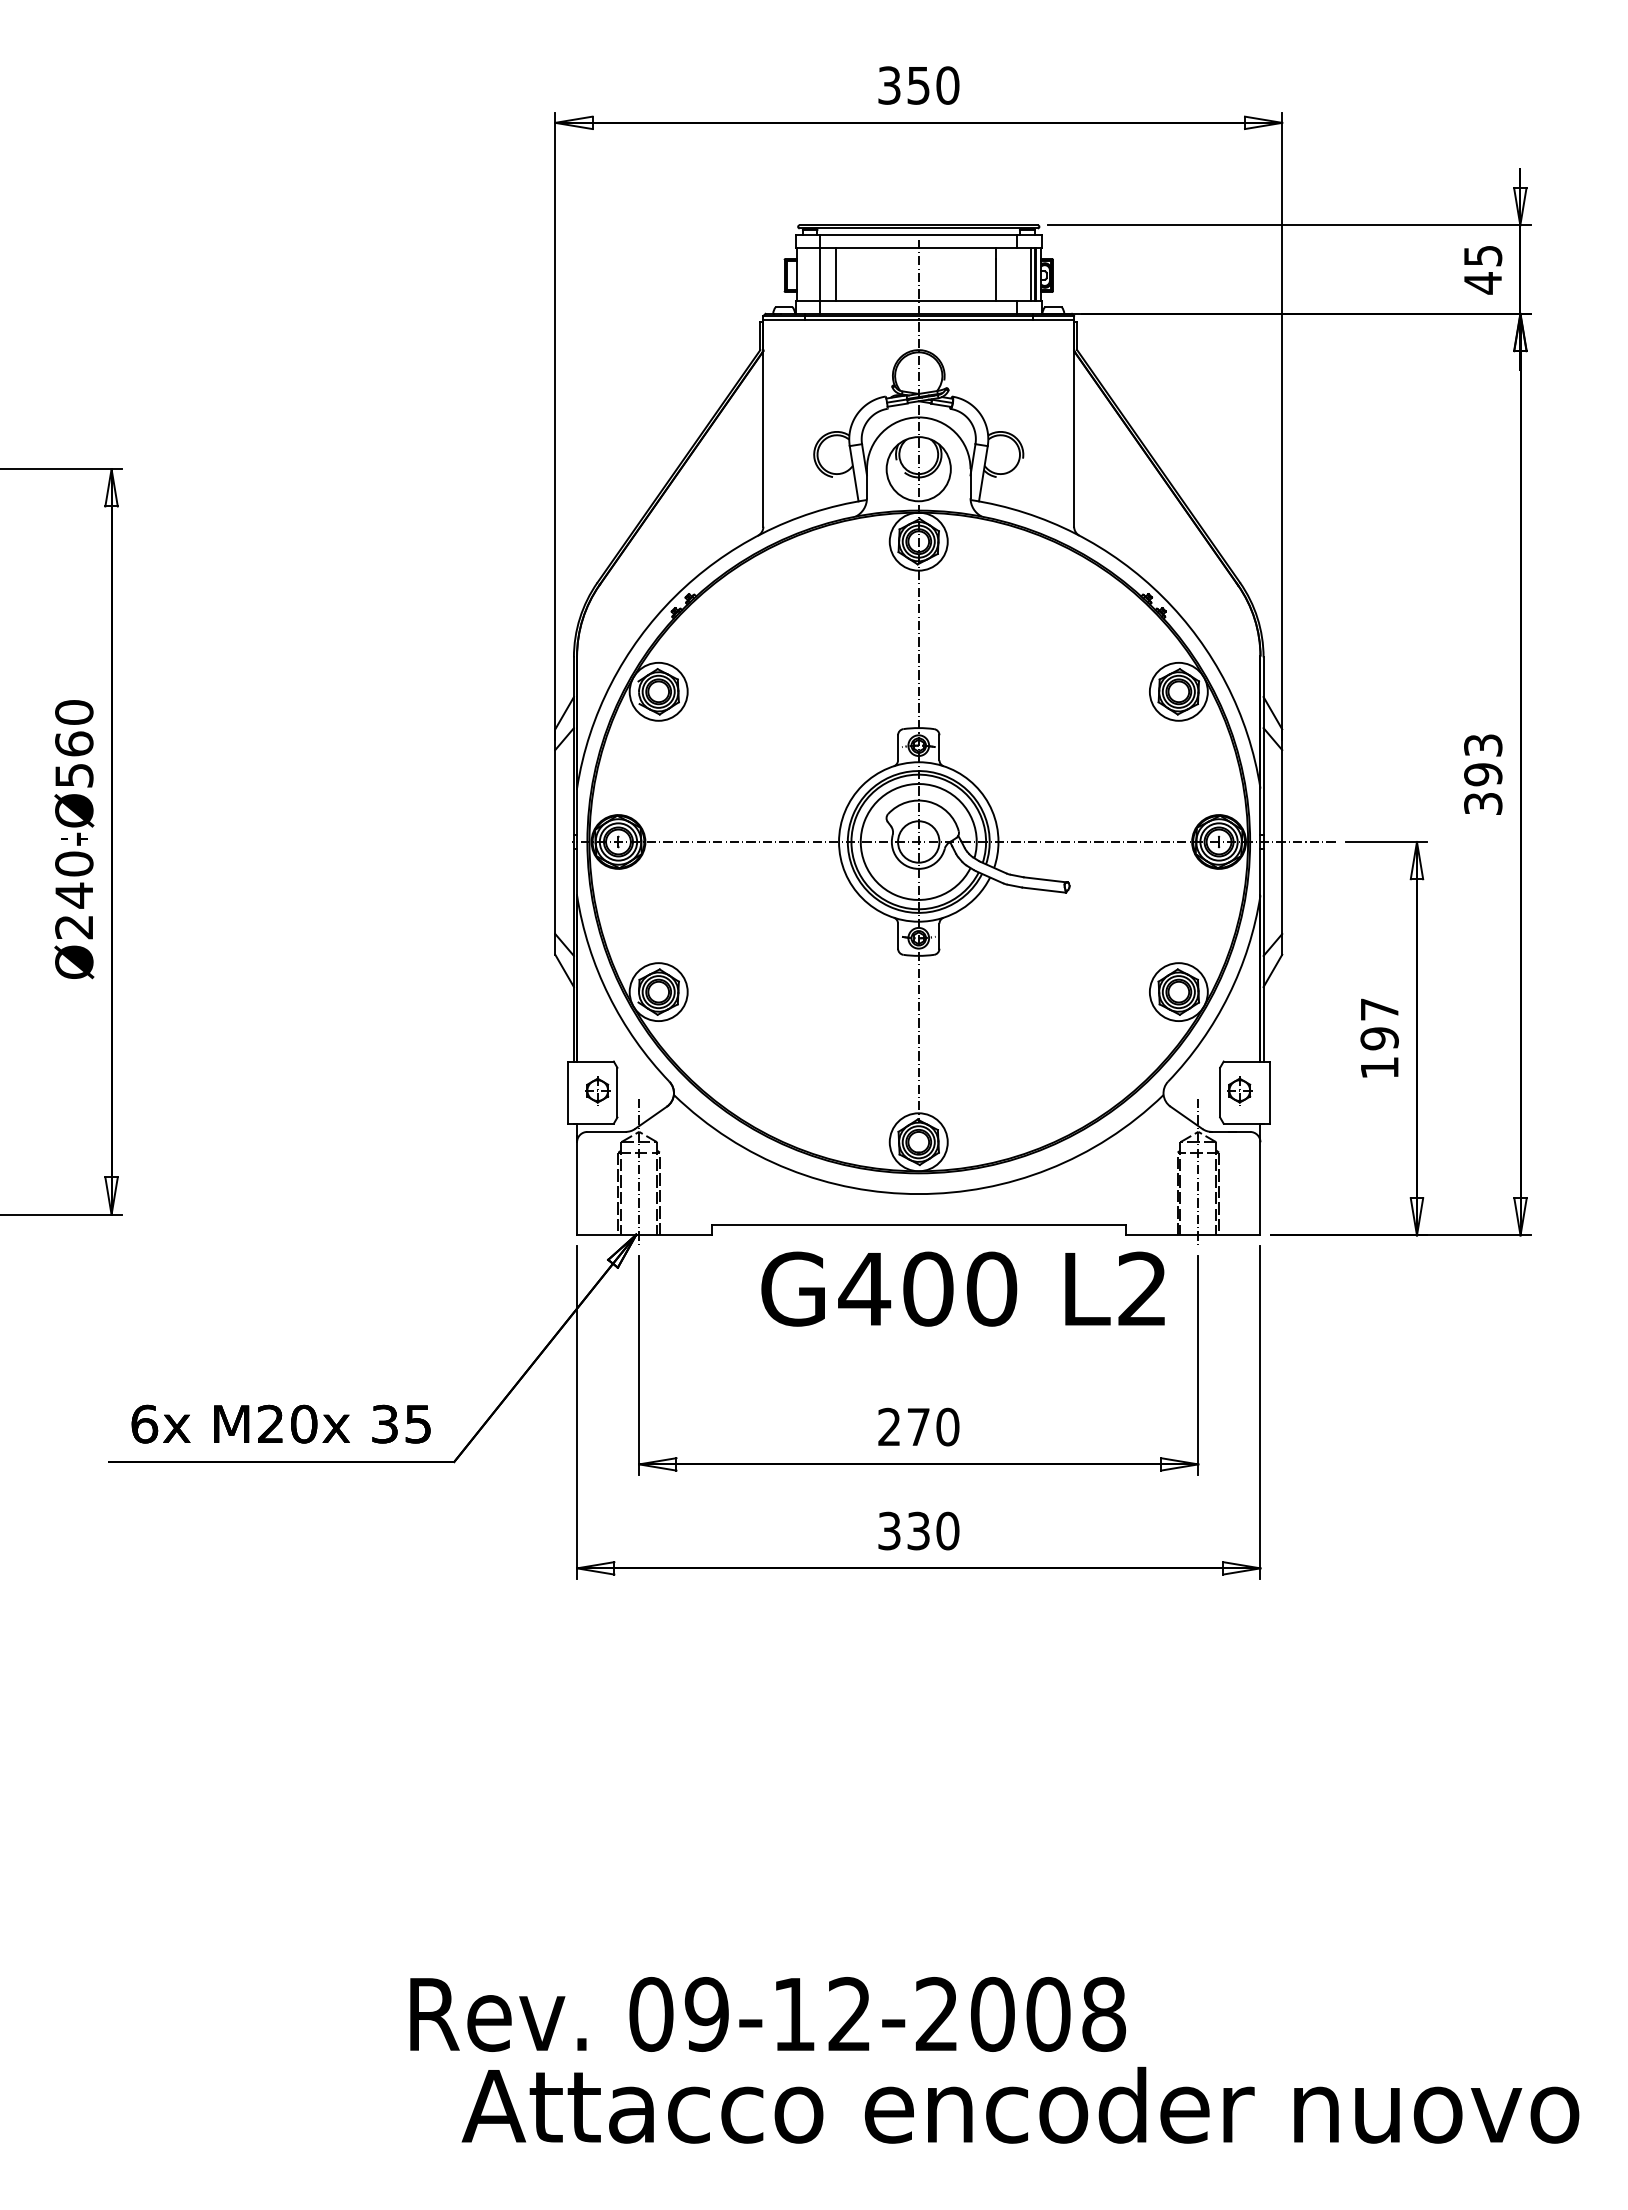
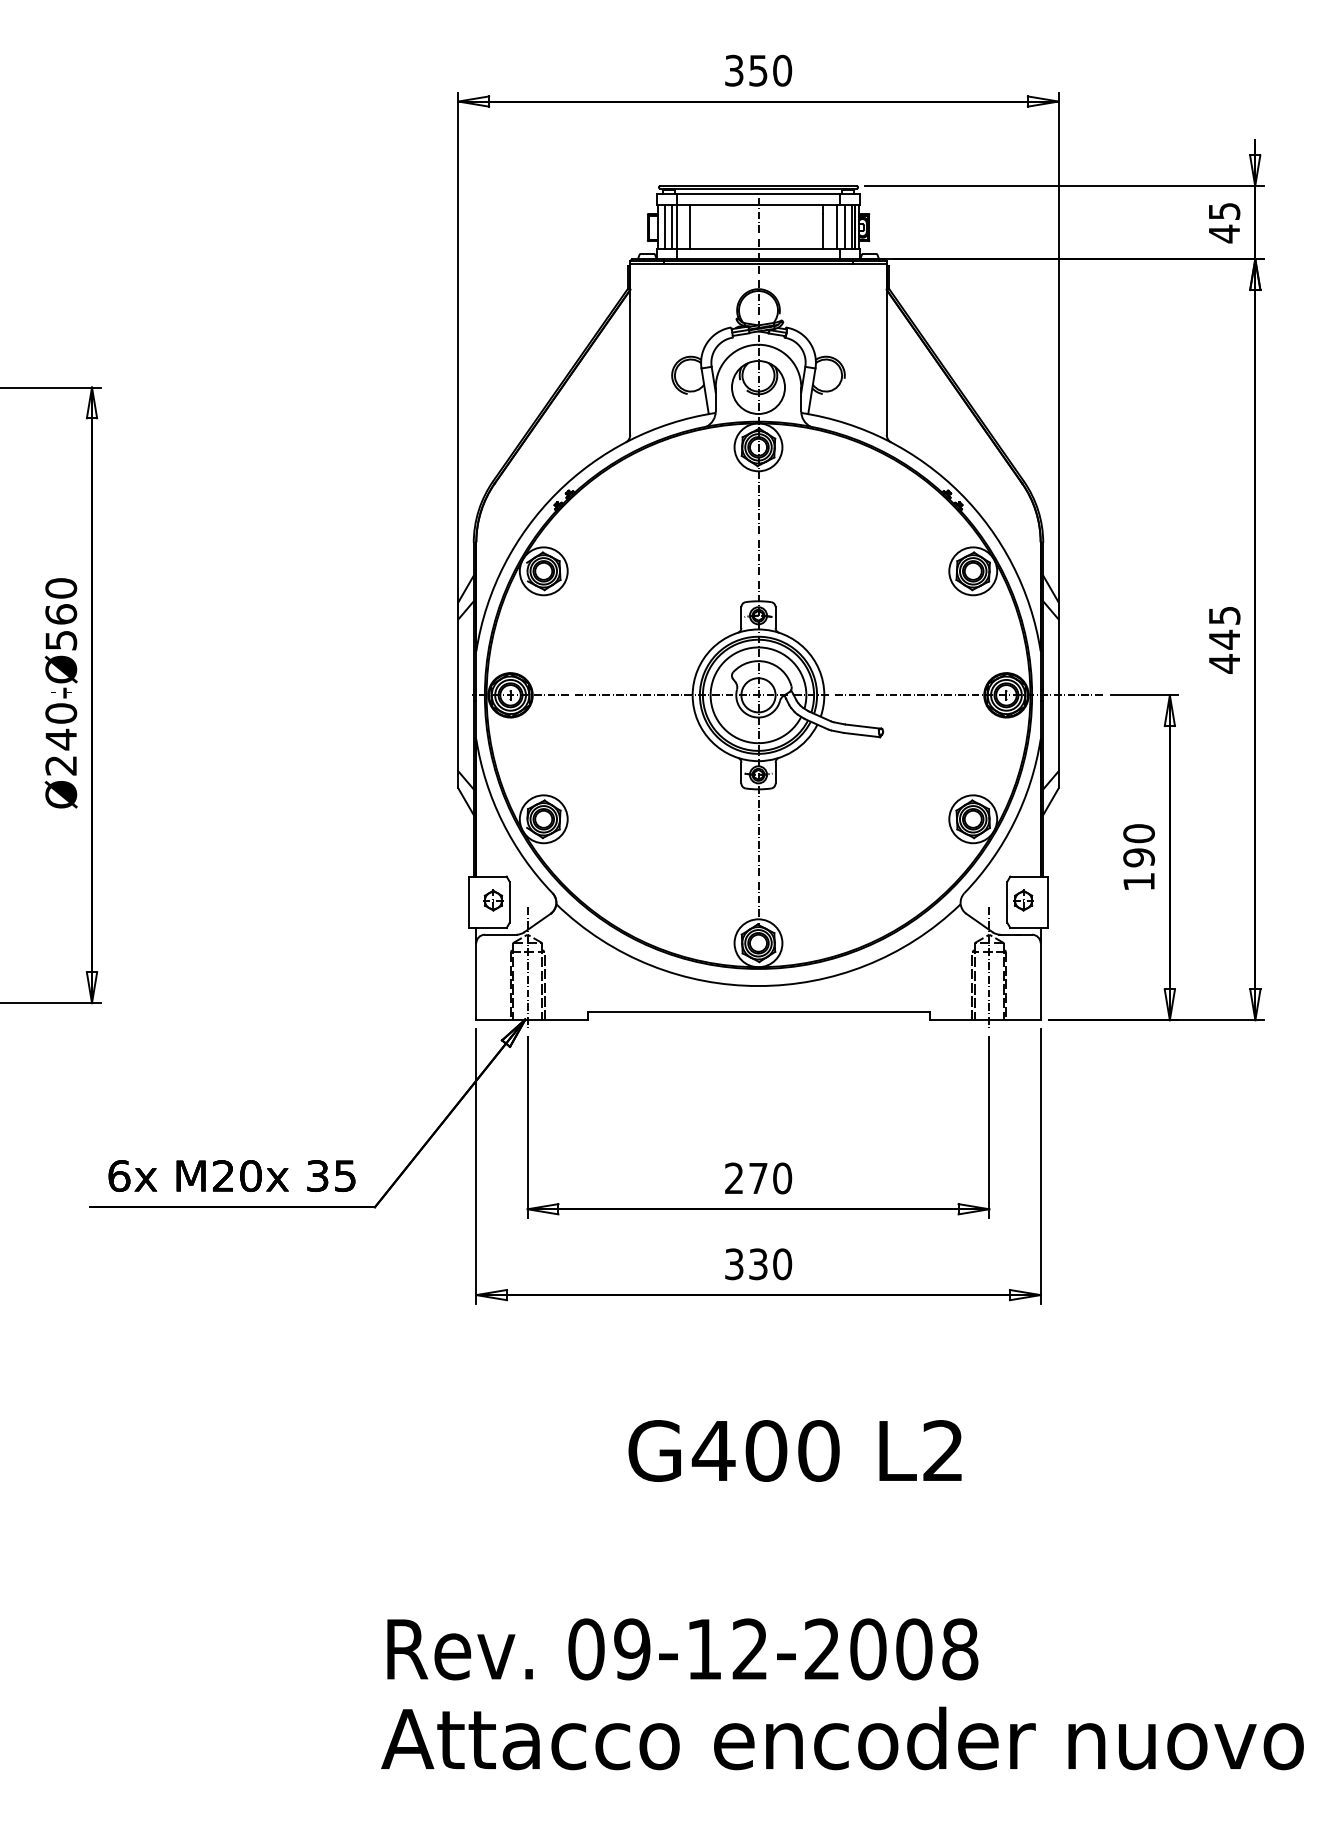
line: (806, 274) -> (665, 226), added
line: (814, 274) -> (672, 226), added
line: (1013, 274) -> (836, 226), added
line: (1023, 274) -> (844, 226), added
text: (1483, 775) -> (1224, 640), 393 -> 445
text: (1379, 1009) -> (1138, 833), 197 -> 190
text: (962, 1288) -> (794, 1450), moved
text: (768, 2014) -> (683, 1649), moved

